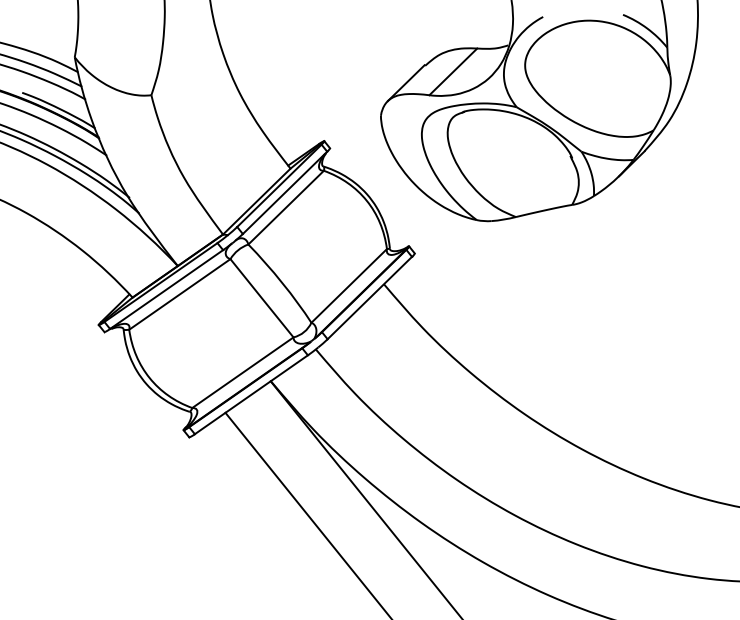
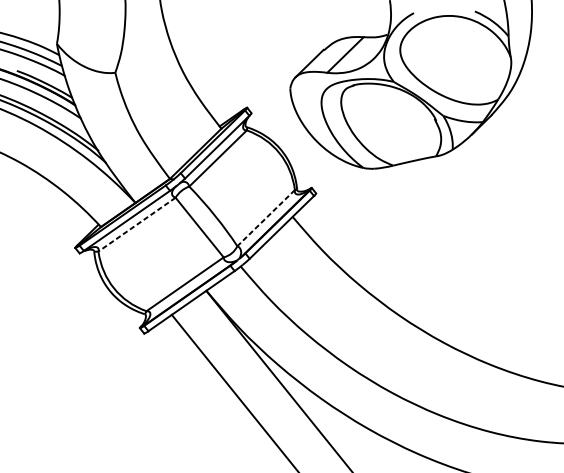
line: (349, 285) -> (266, 217), solid -> dashed
line: (179, 294) -> (136, 224), solid -> dashed

